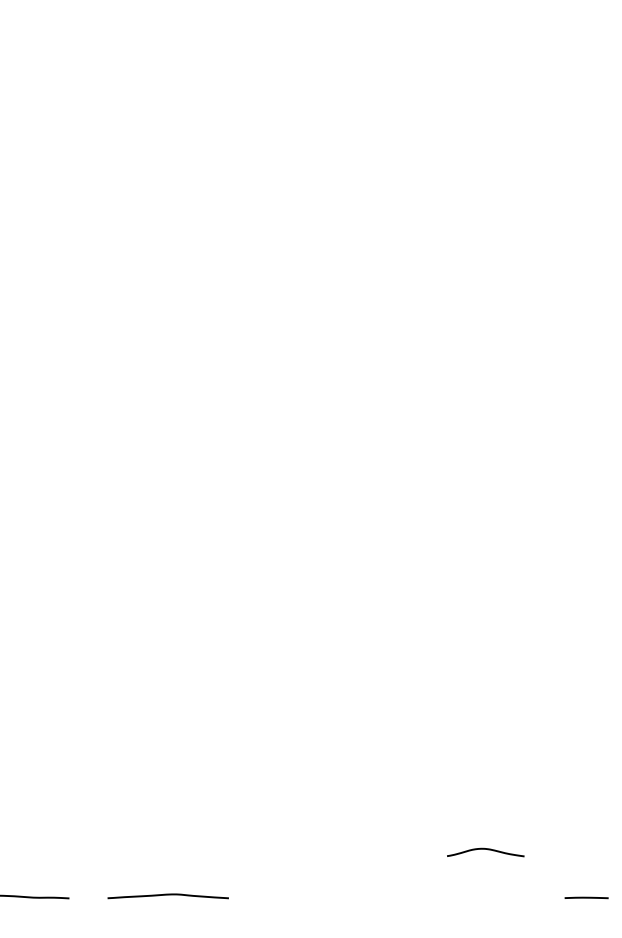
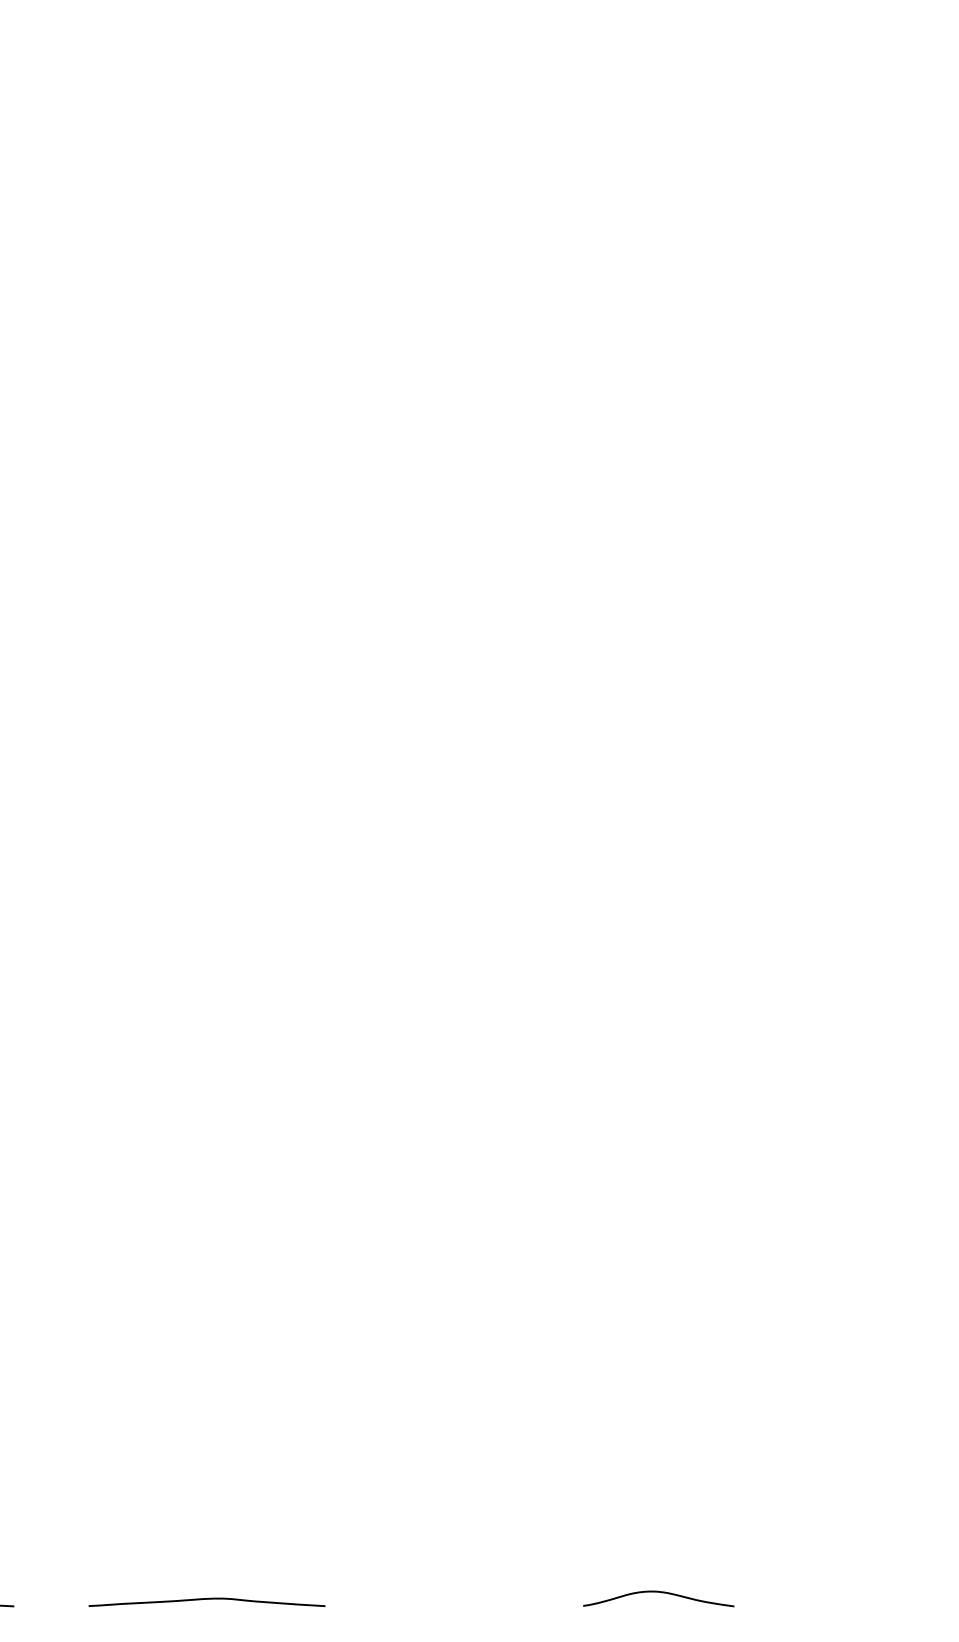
curve: (487, 850) -> (662, 1594), moved

